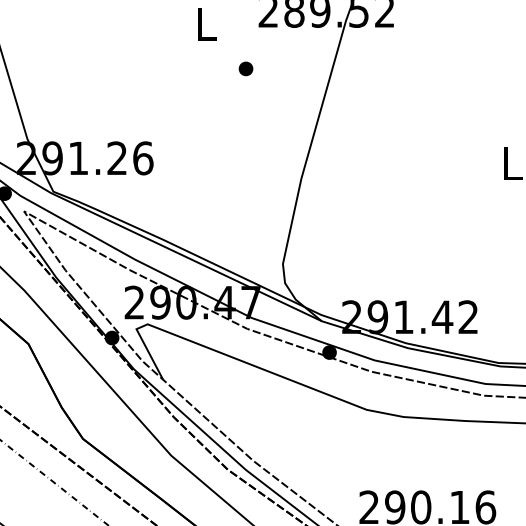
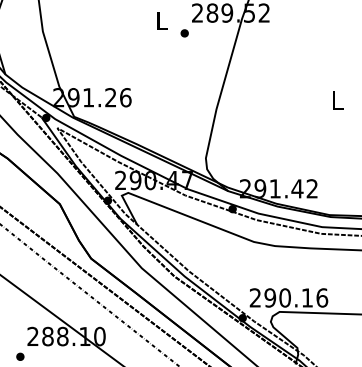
part: (245, 69) -> (184, 33), moved

